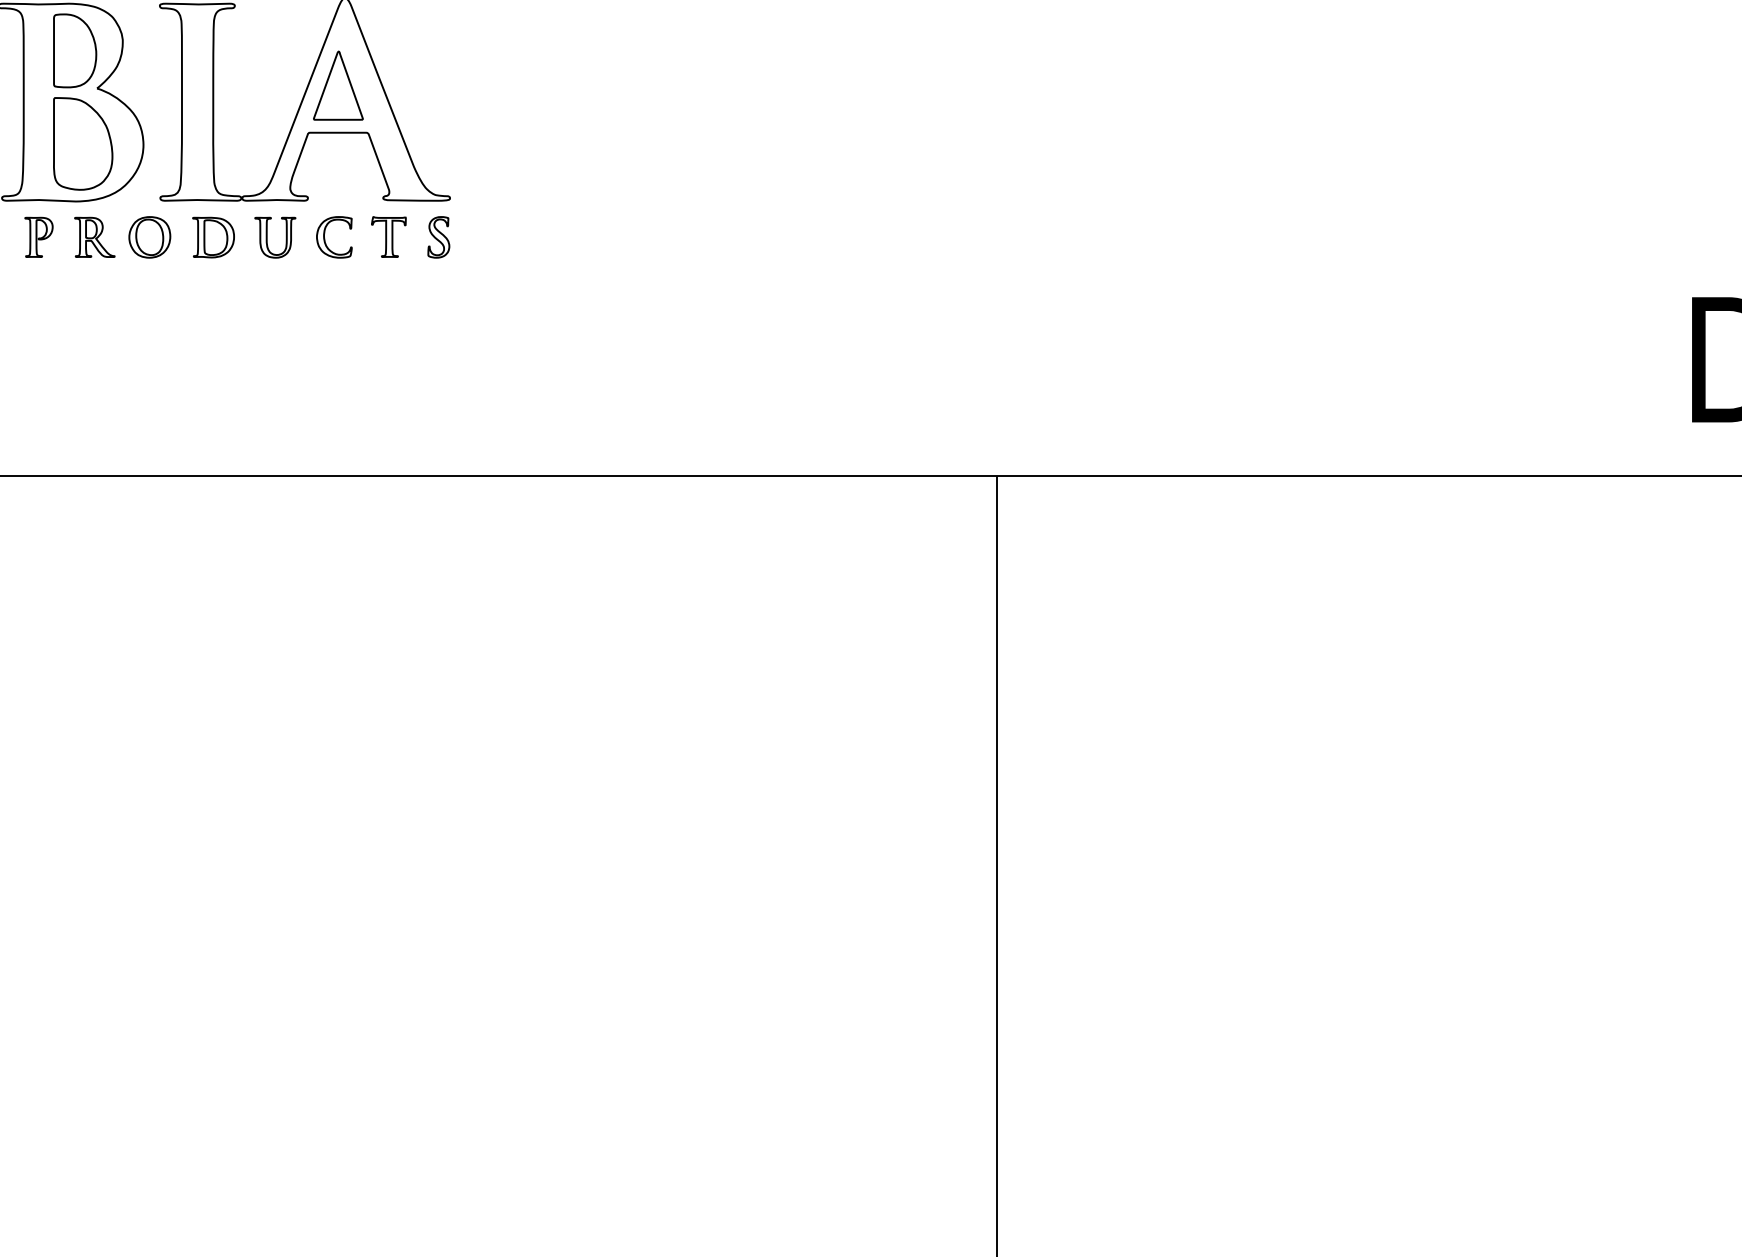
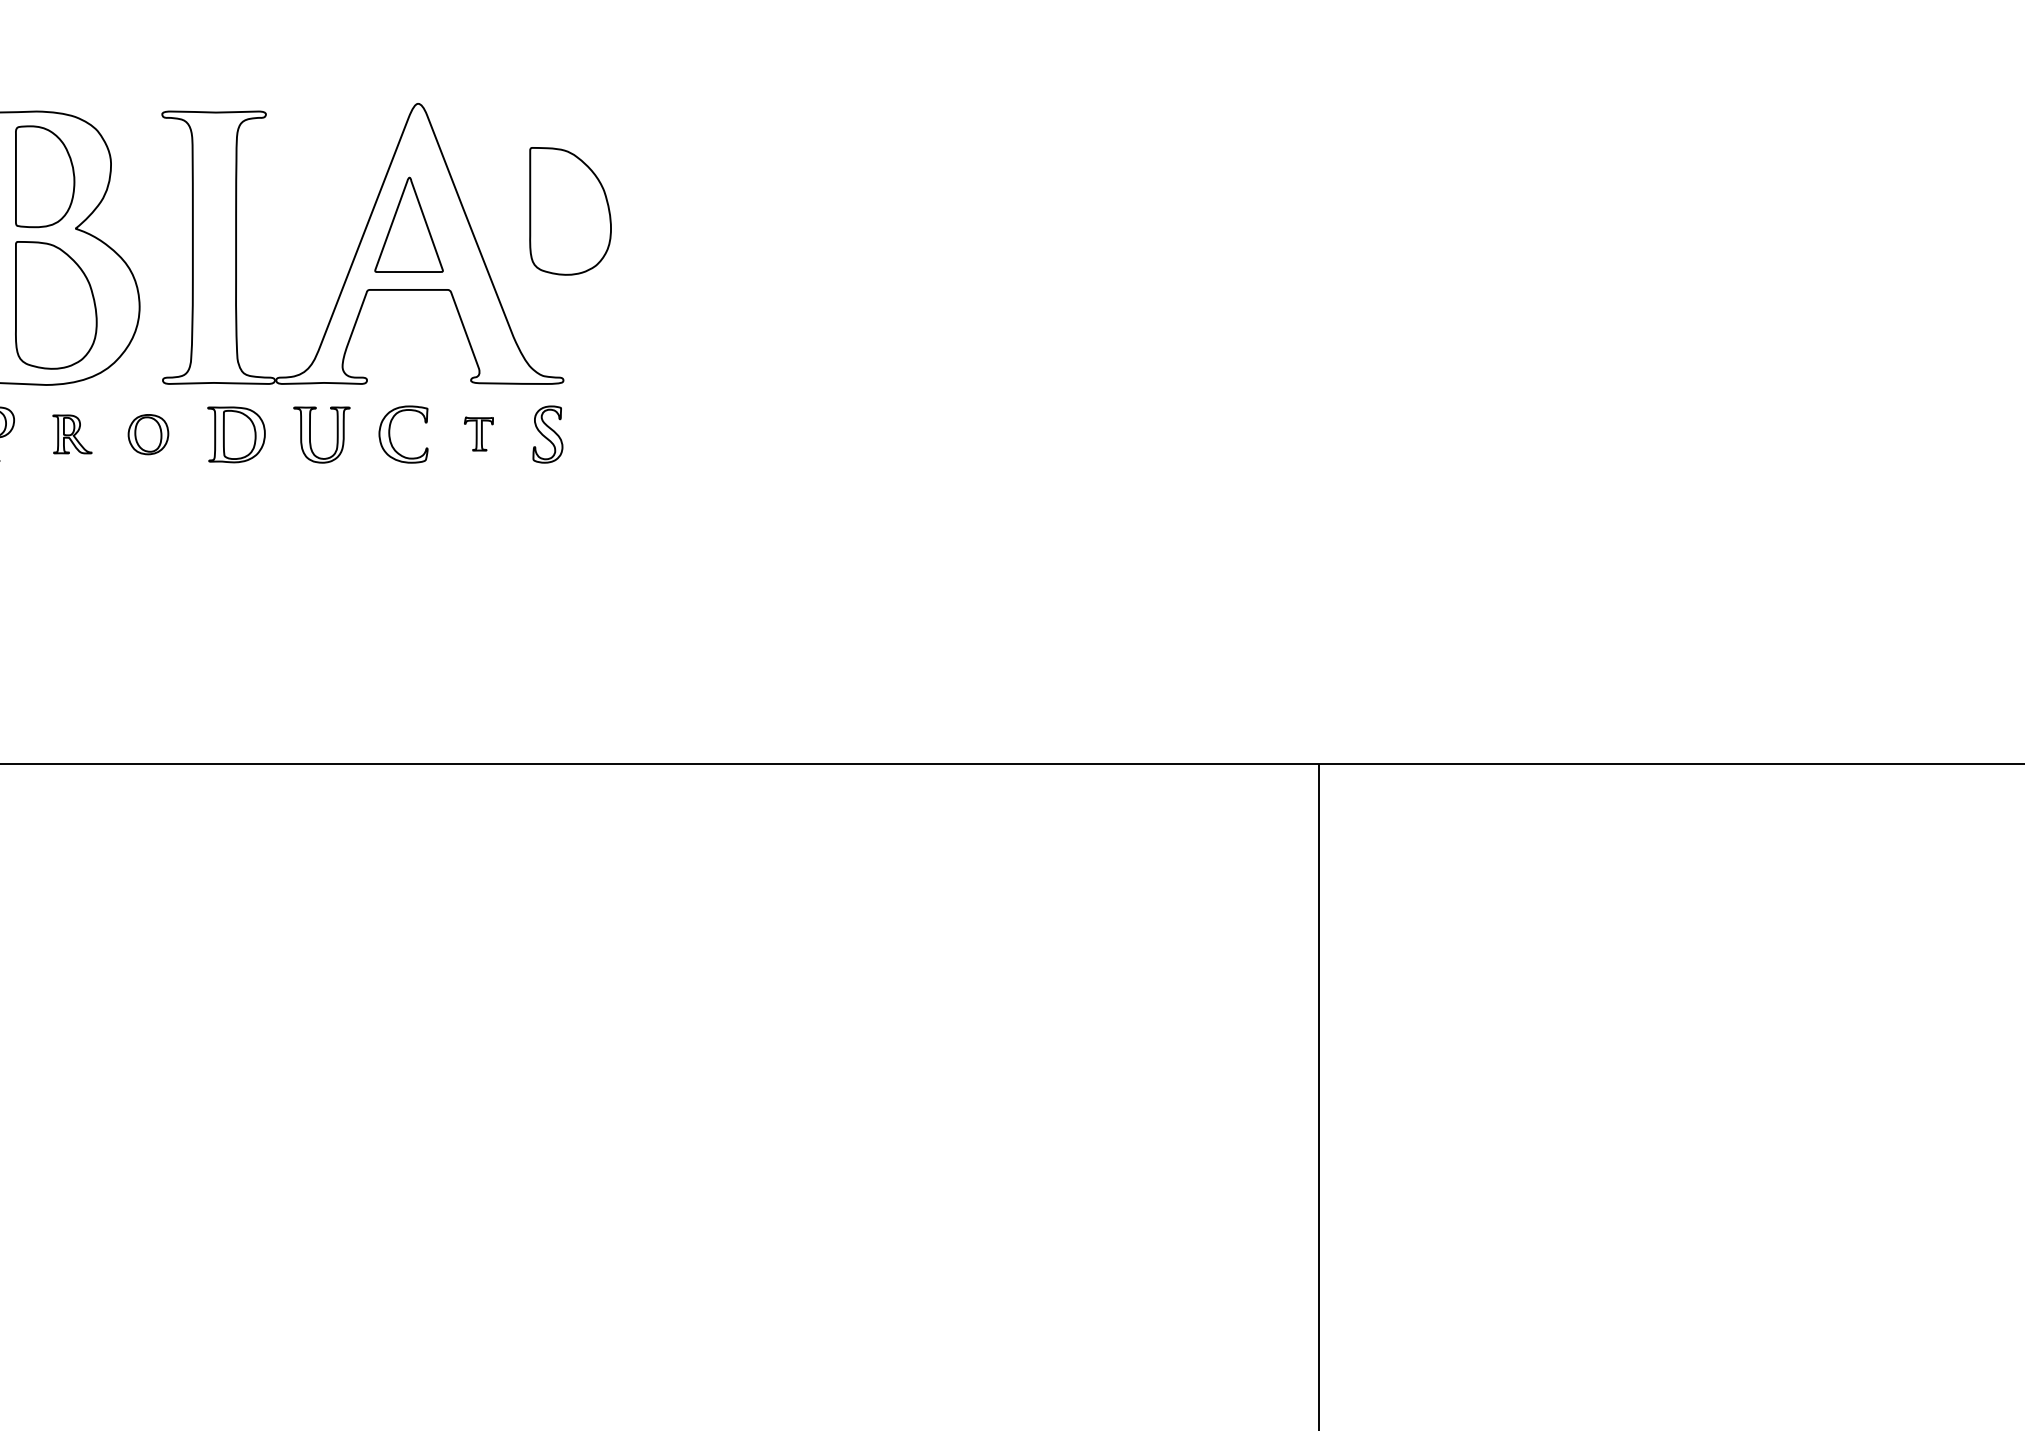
part: (455, 75) -> (570, 210), added
part: (94, 236) -> (71, 433), size x0.7
part: (388, 236) -> (478, 433), size x0.6
part: (149, 237) -> (147, 434), size x0.7

